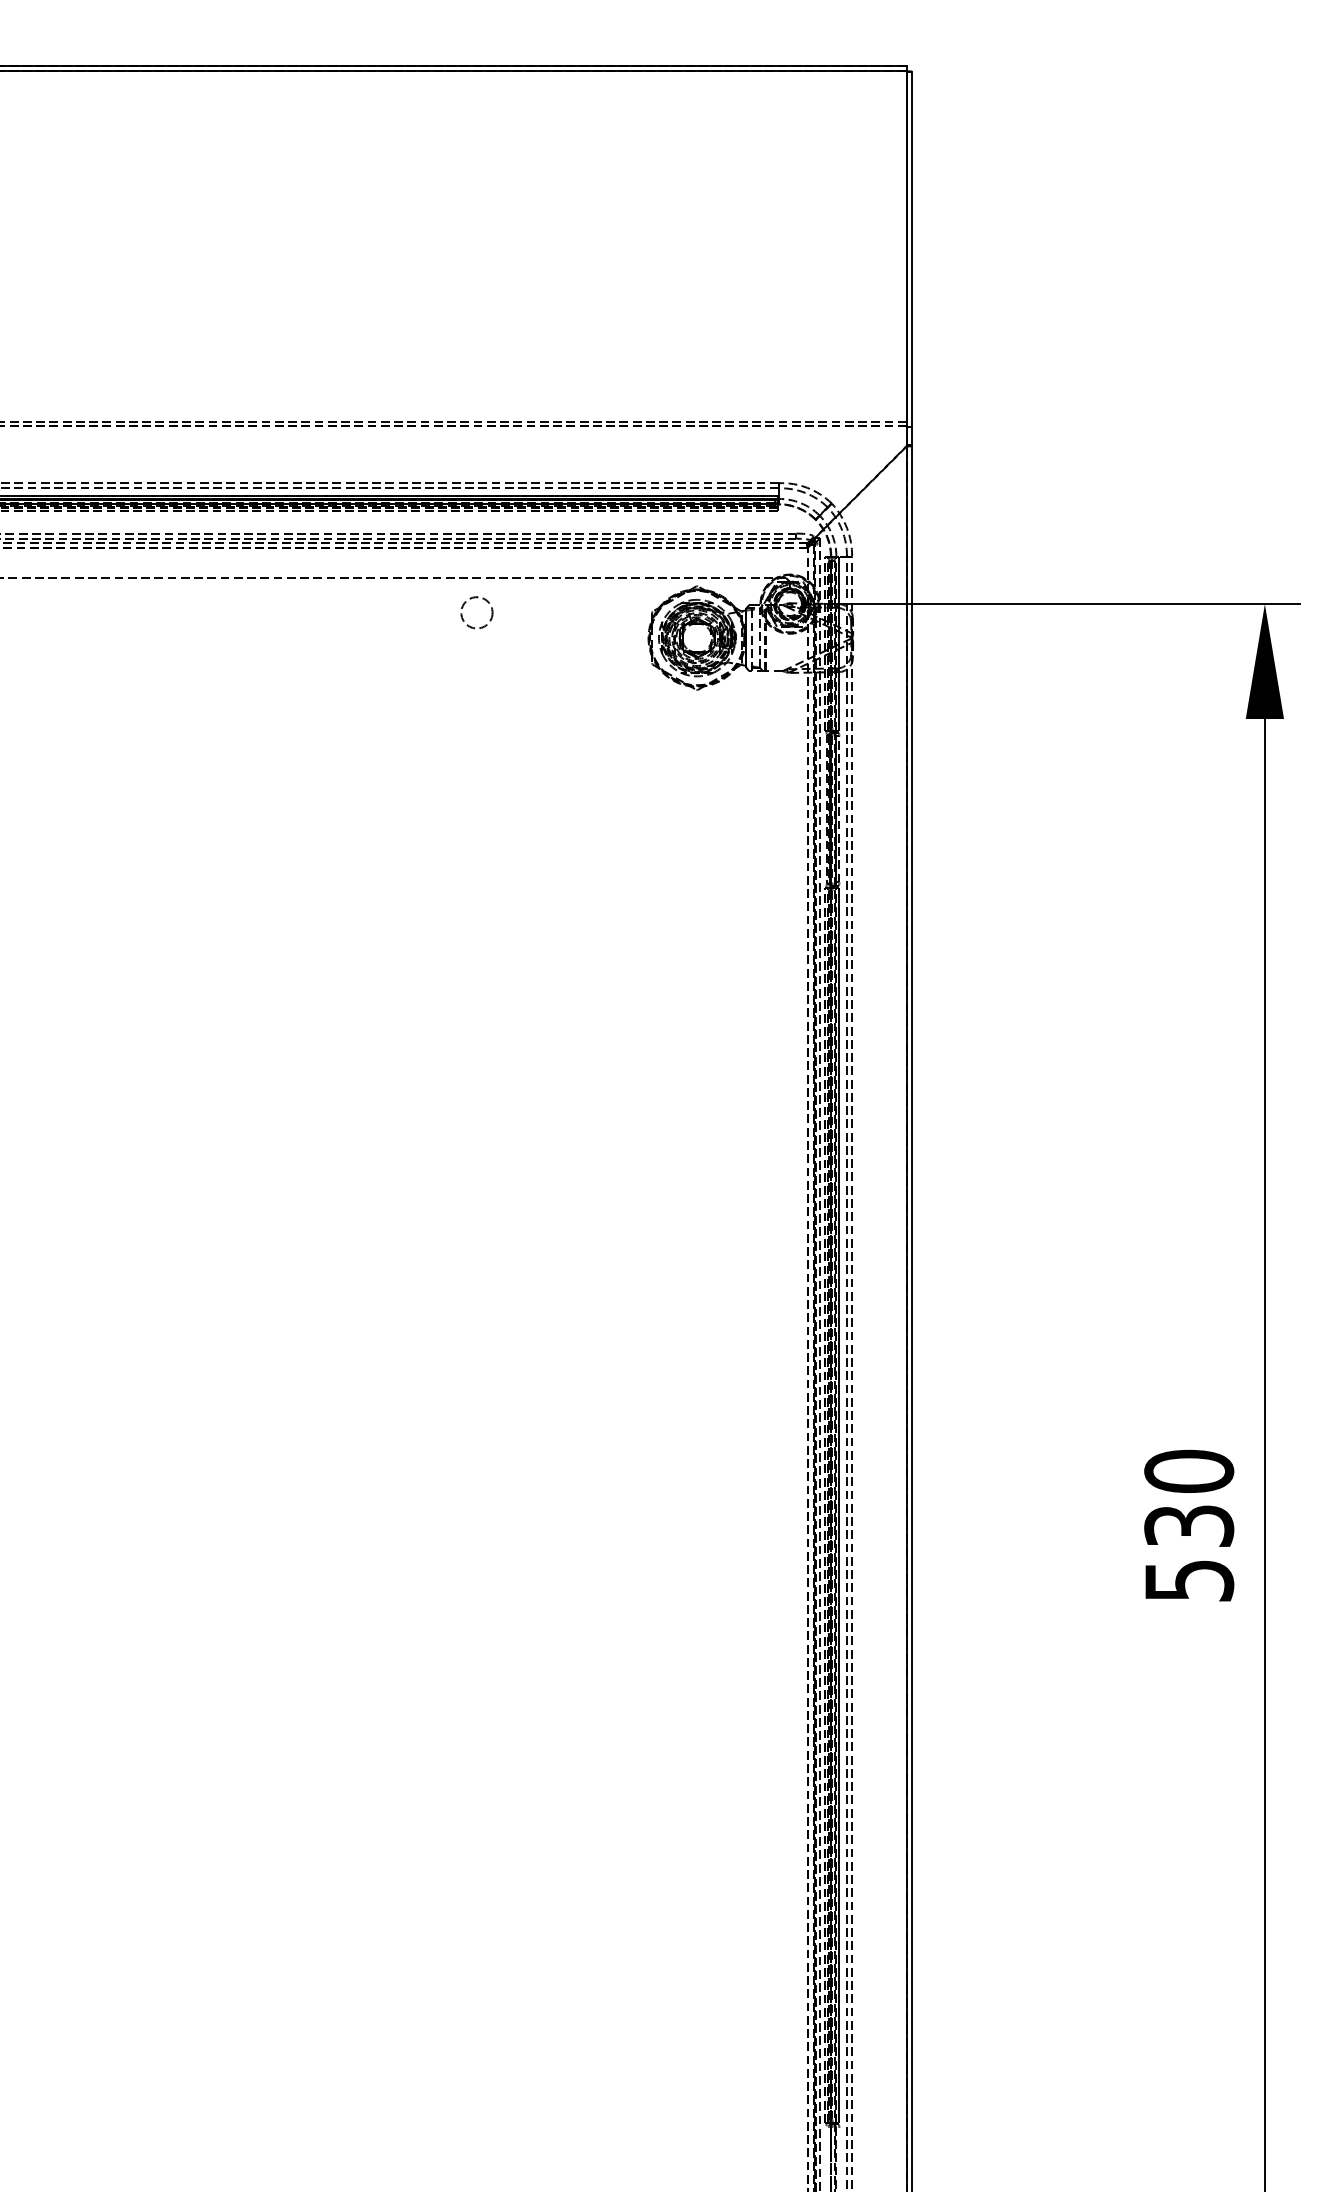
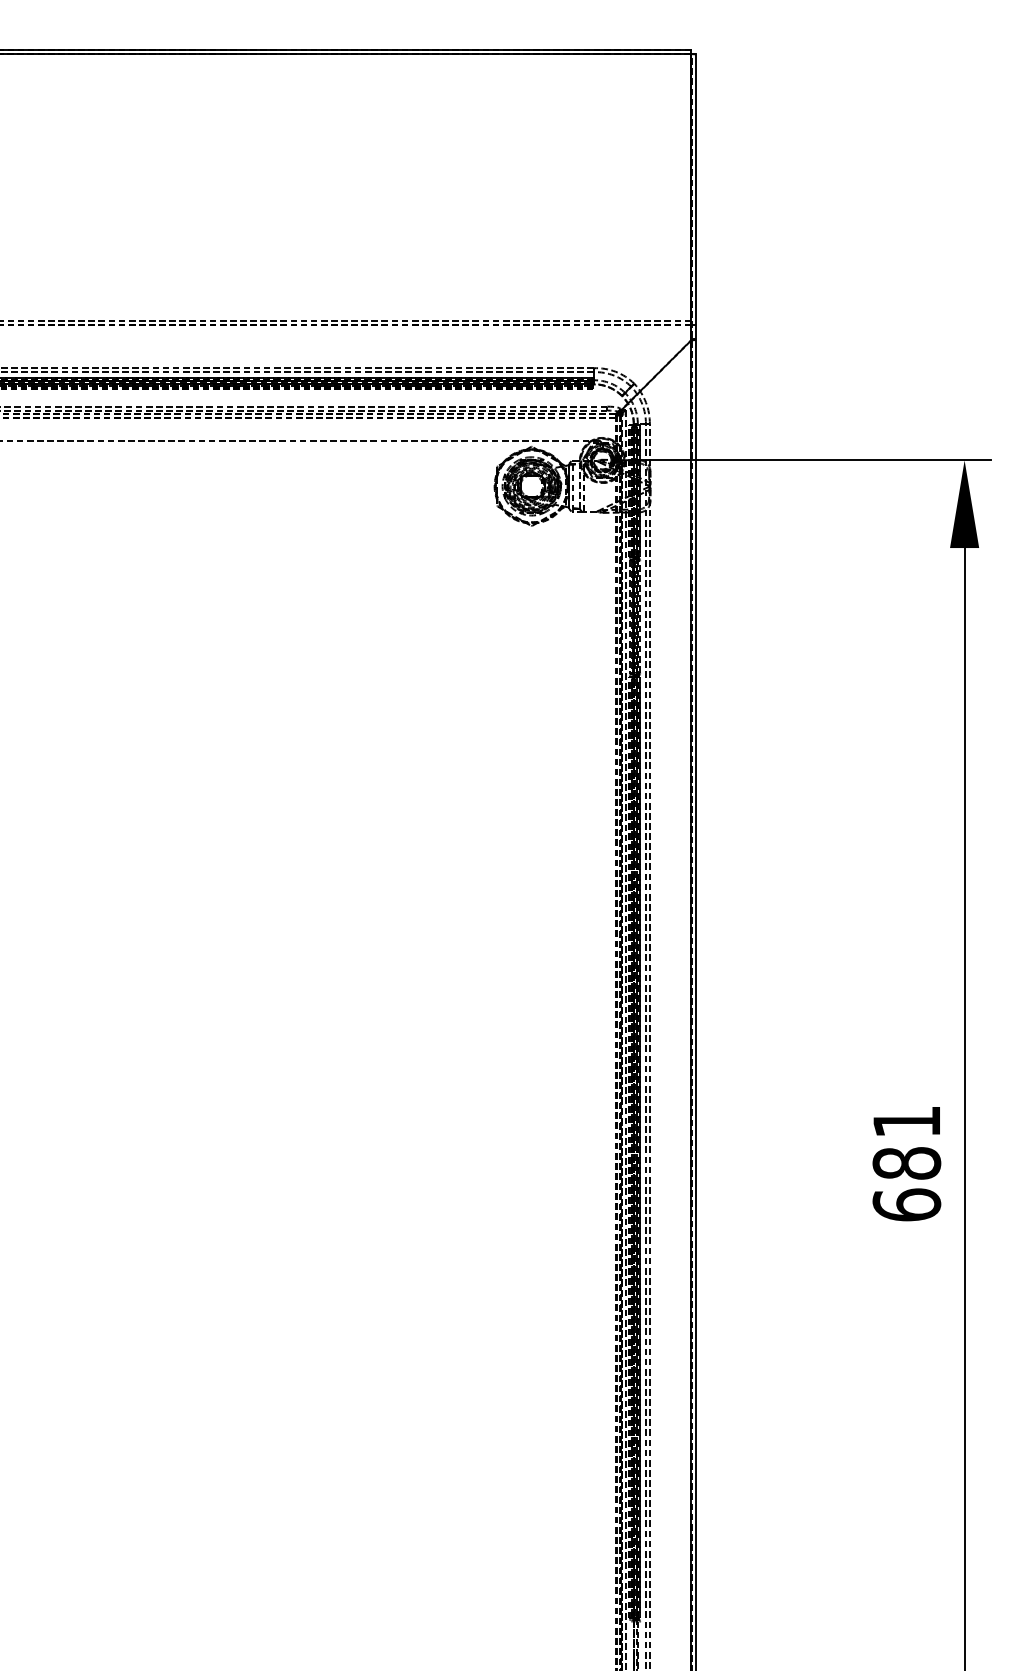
circle: (476, 612) -> (363, 466), removed
text: (1189, 1525) -> (907, 1162), 530 -> 681

